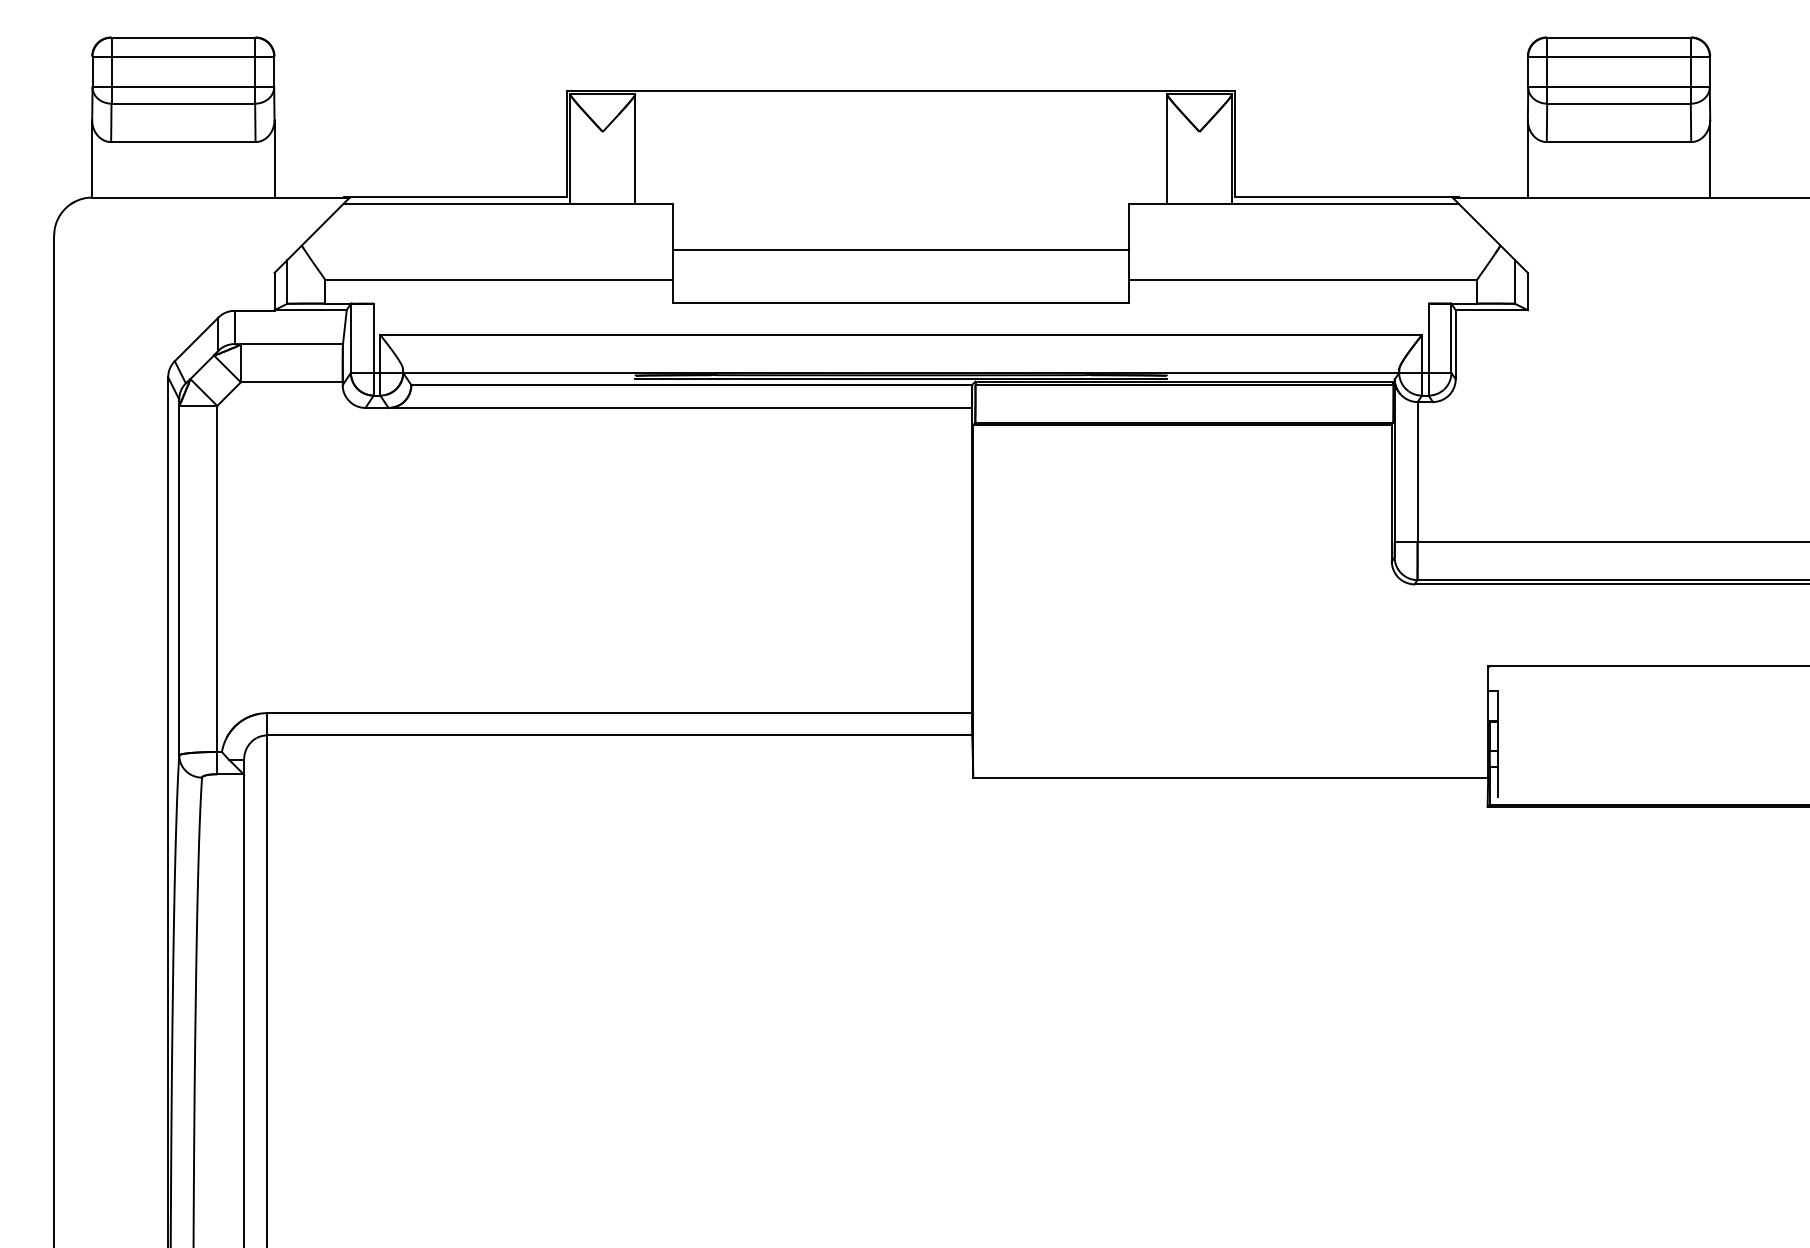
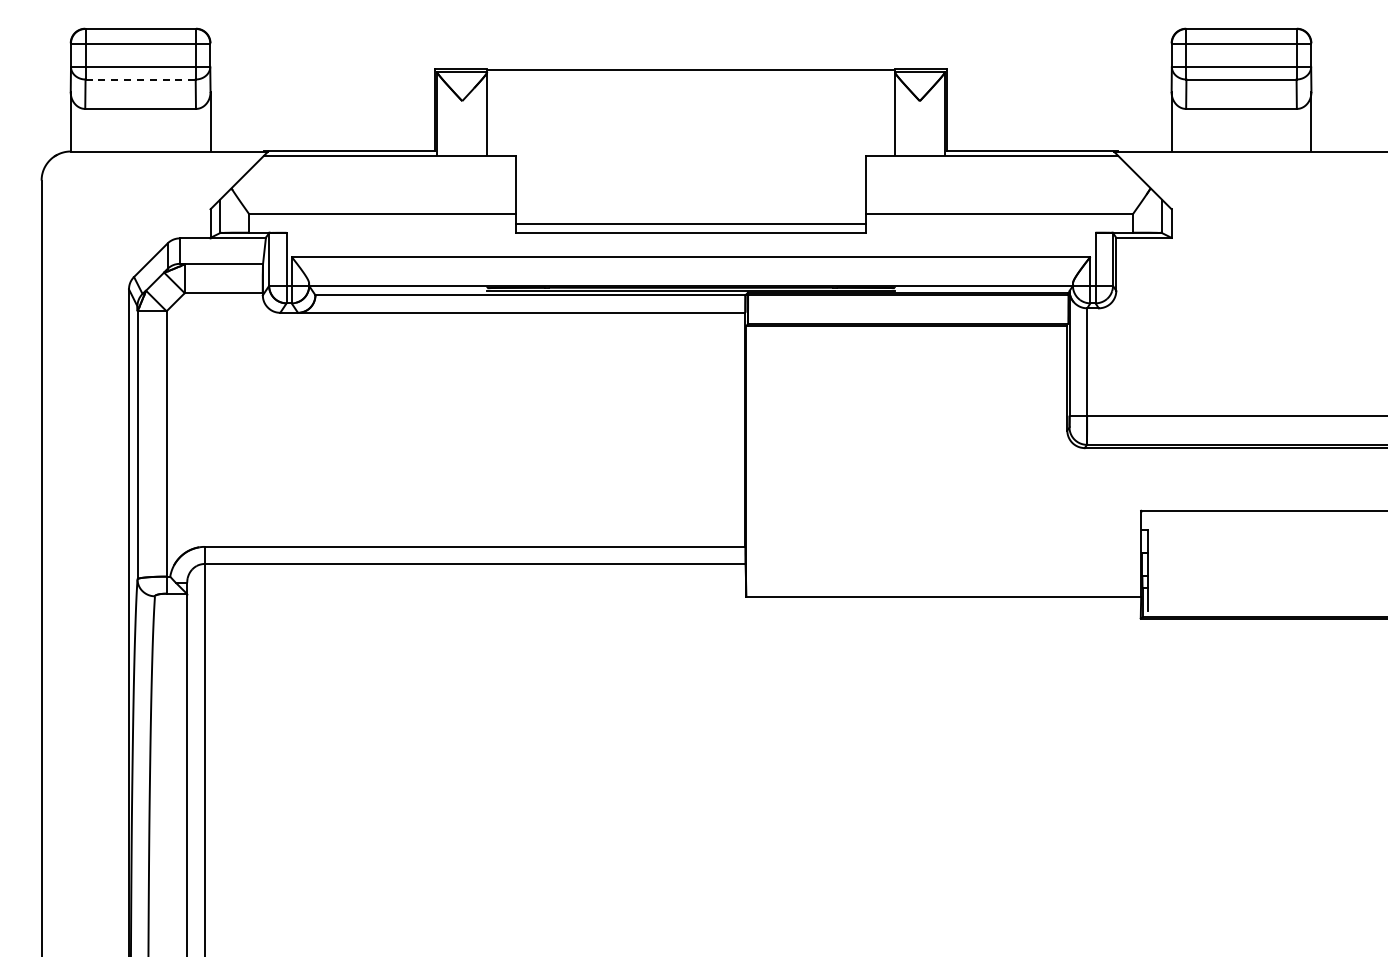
line: (184, 103) -> (141, 79), solid -> dashed
line: (900, 249) -> (690, 223), moved

